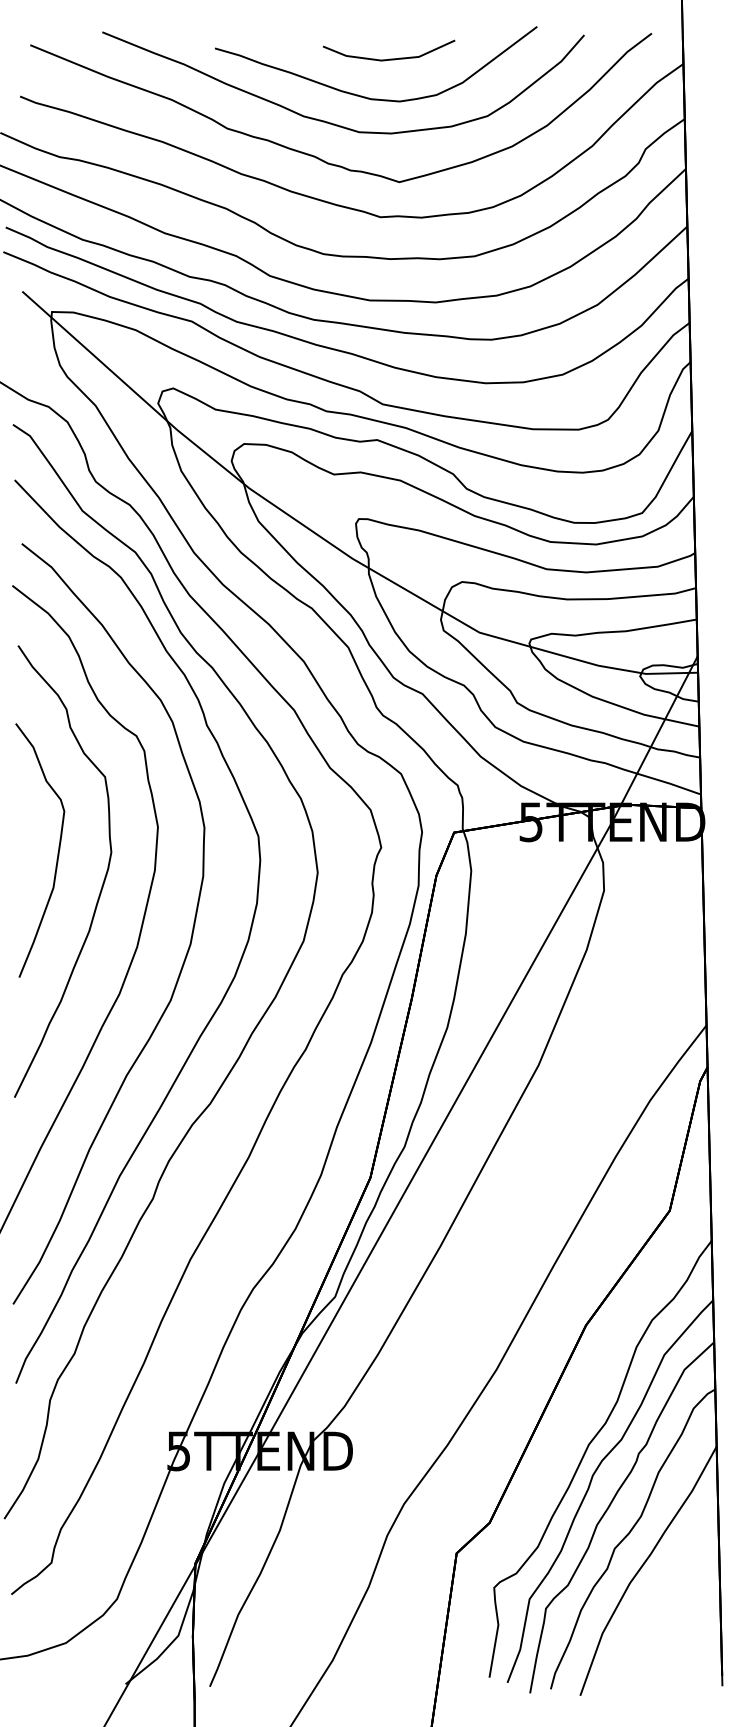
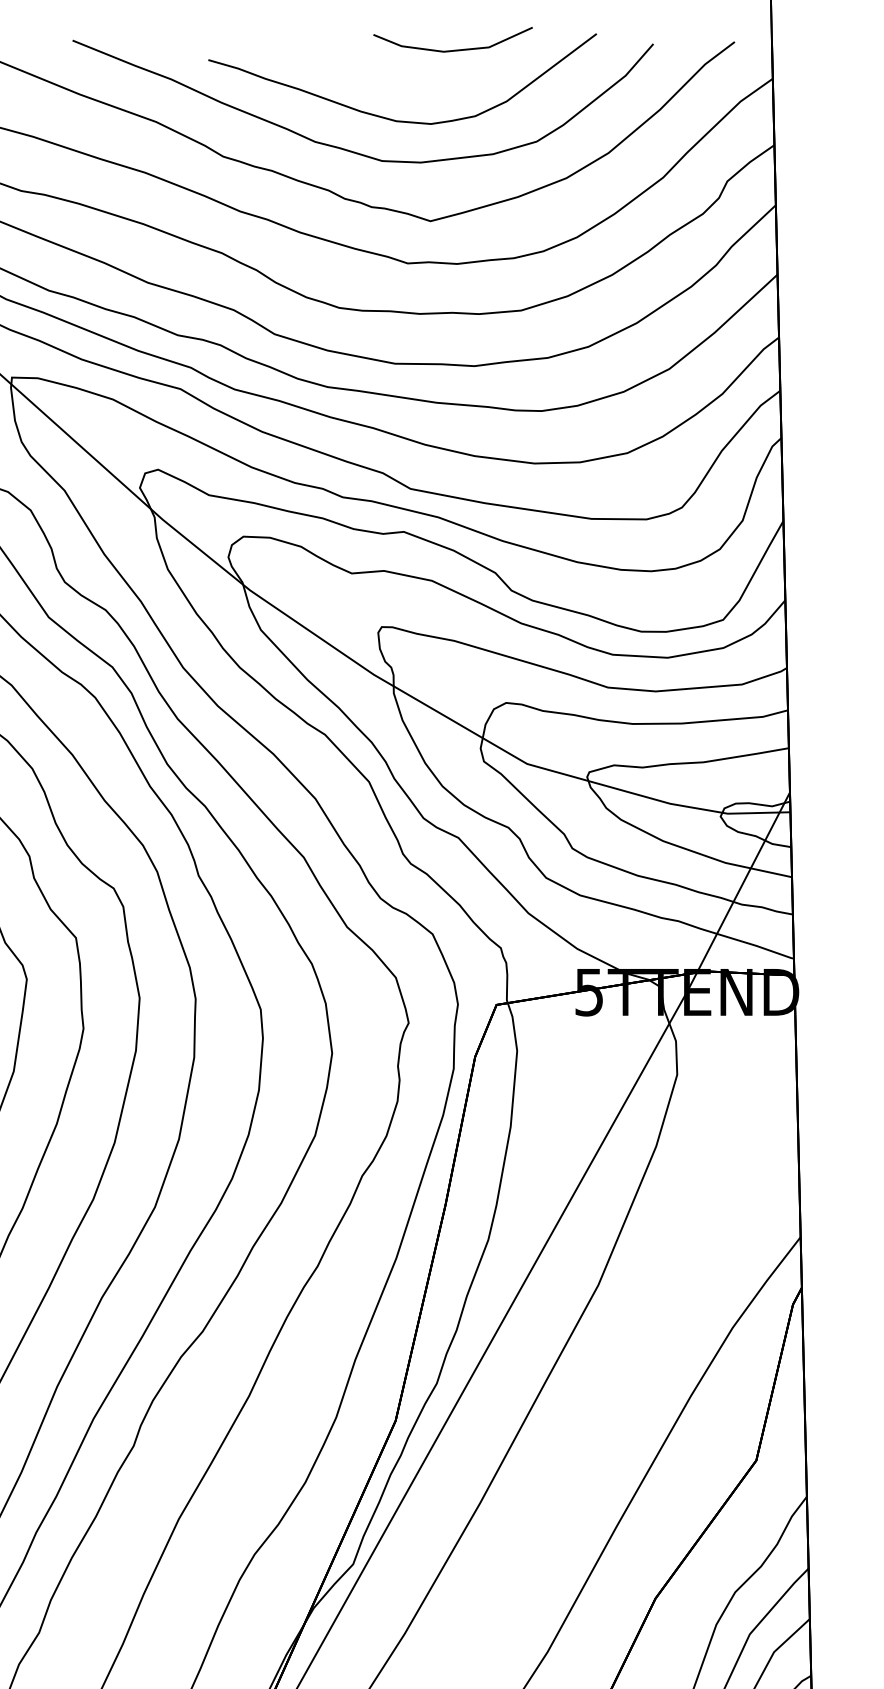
part: (389, 58) -> (453, 49), moved

